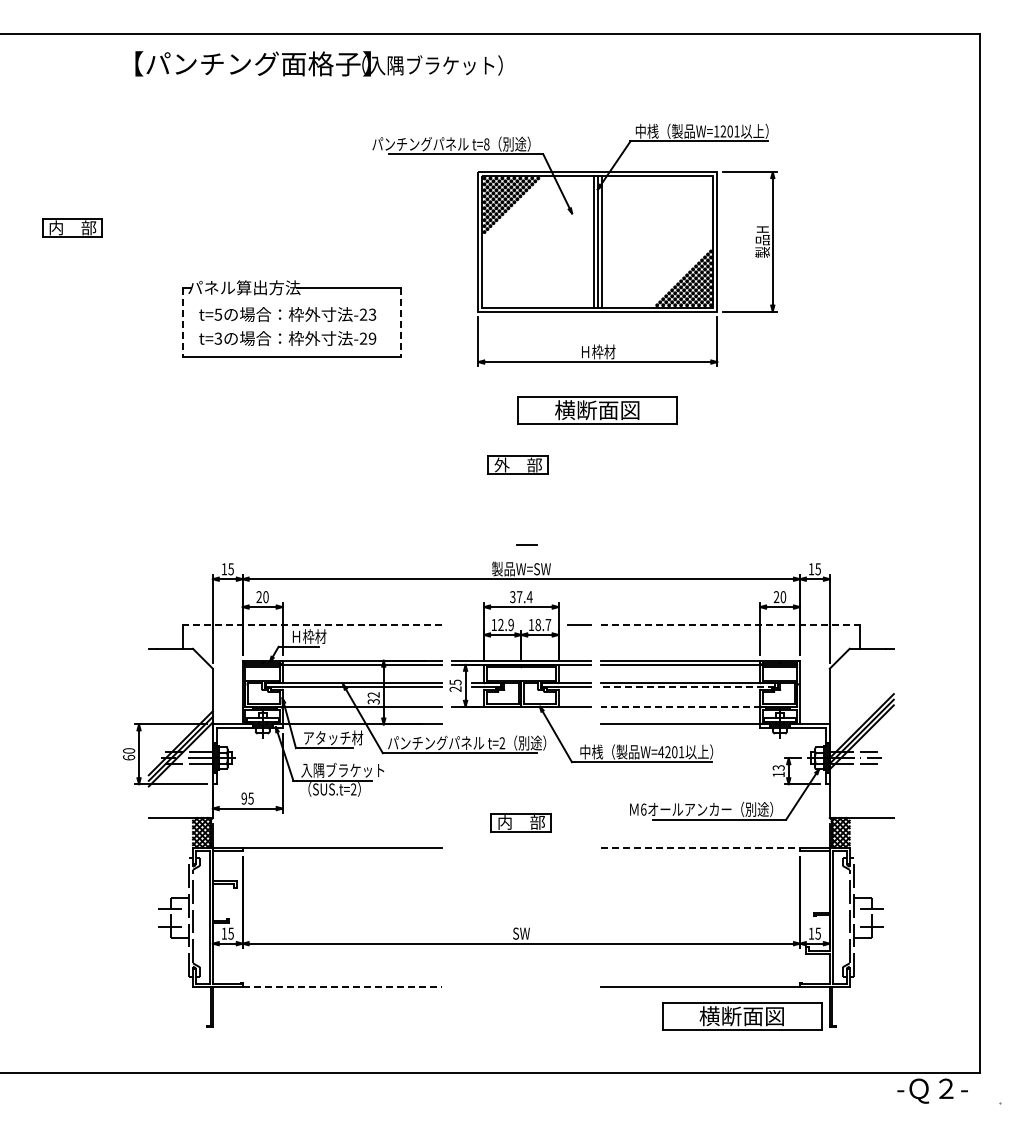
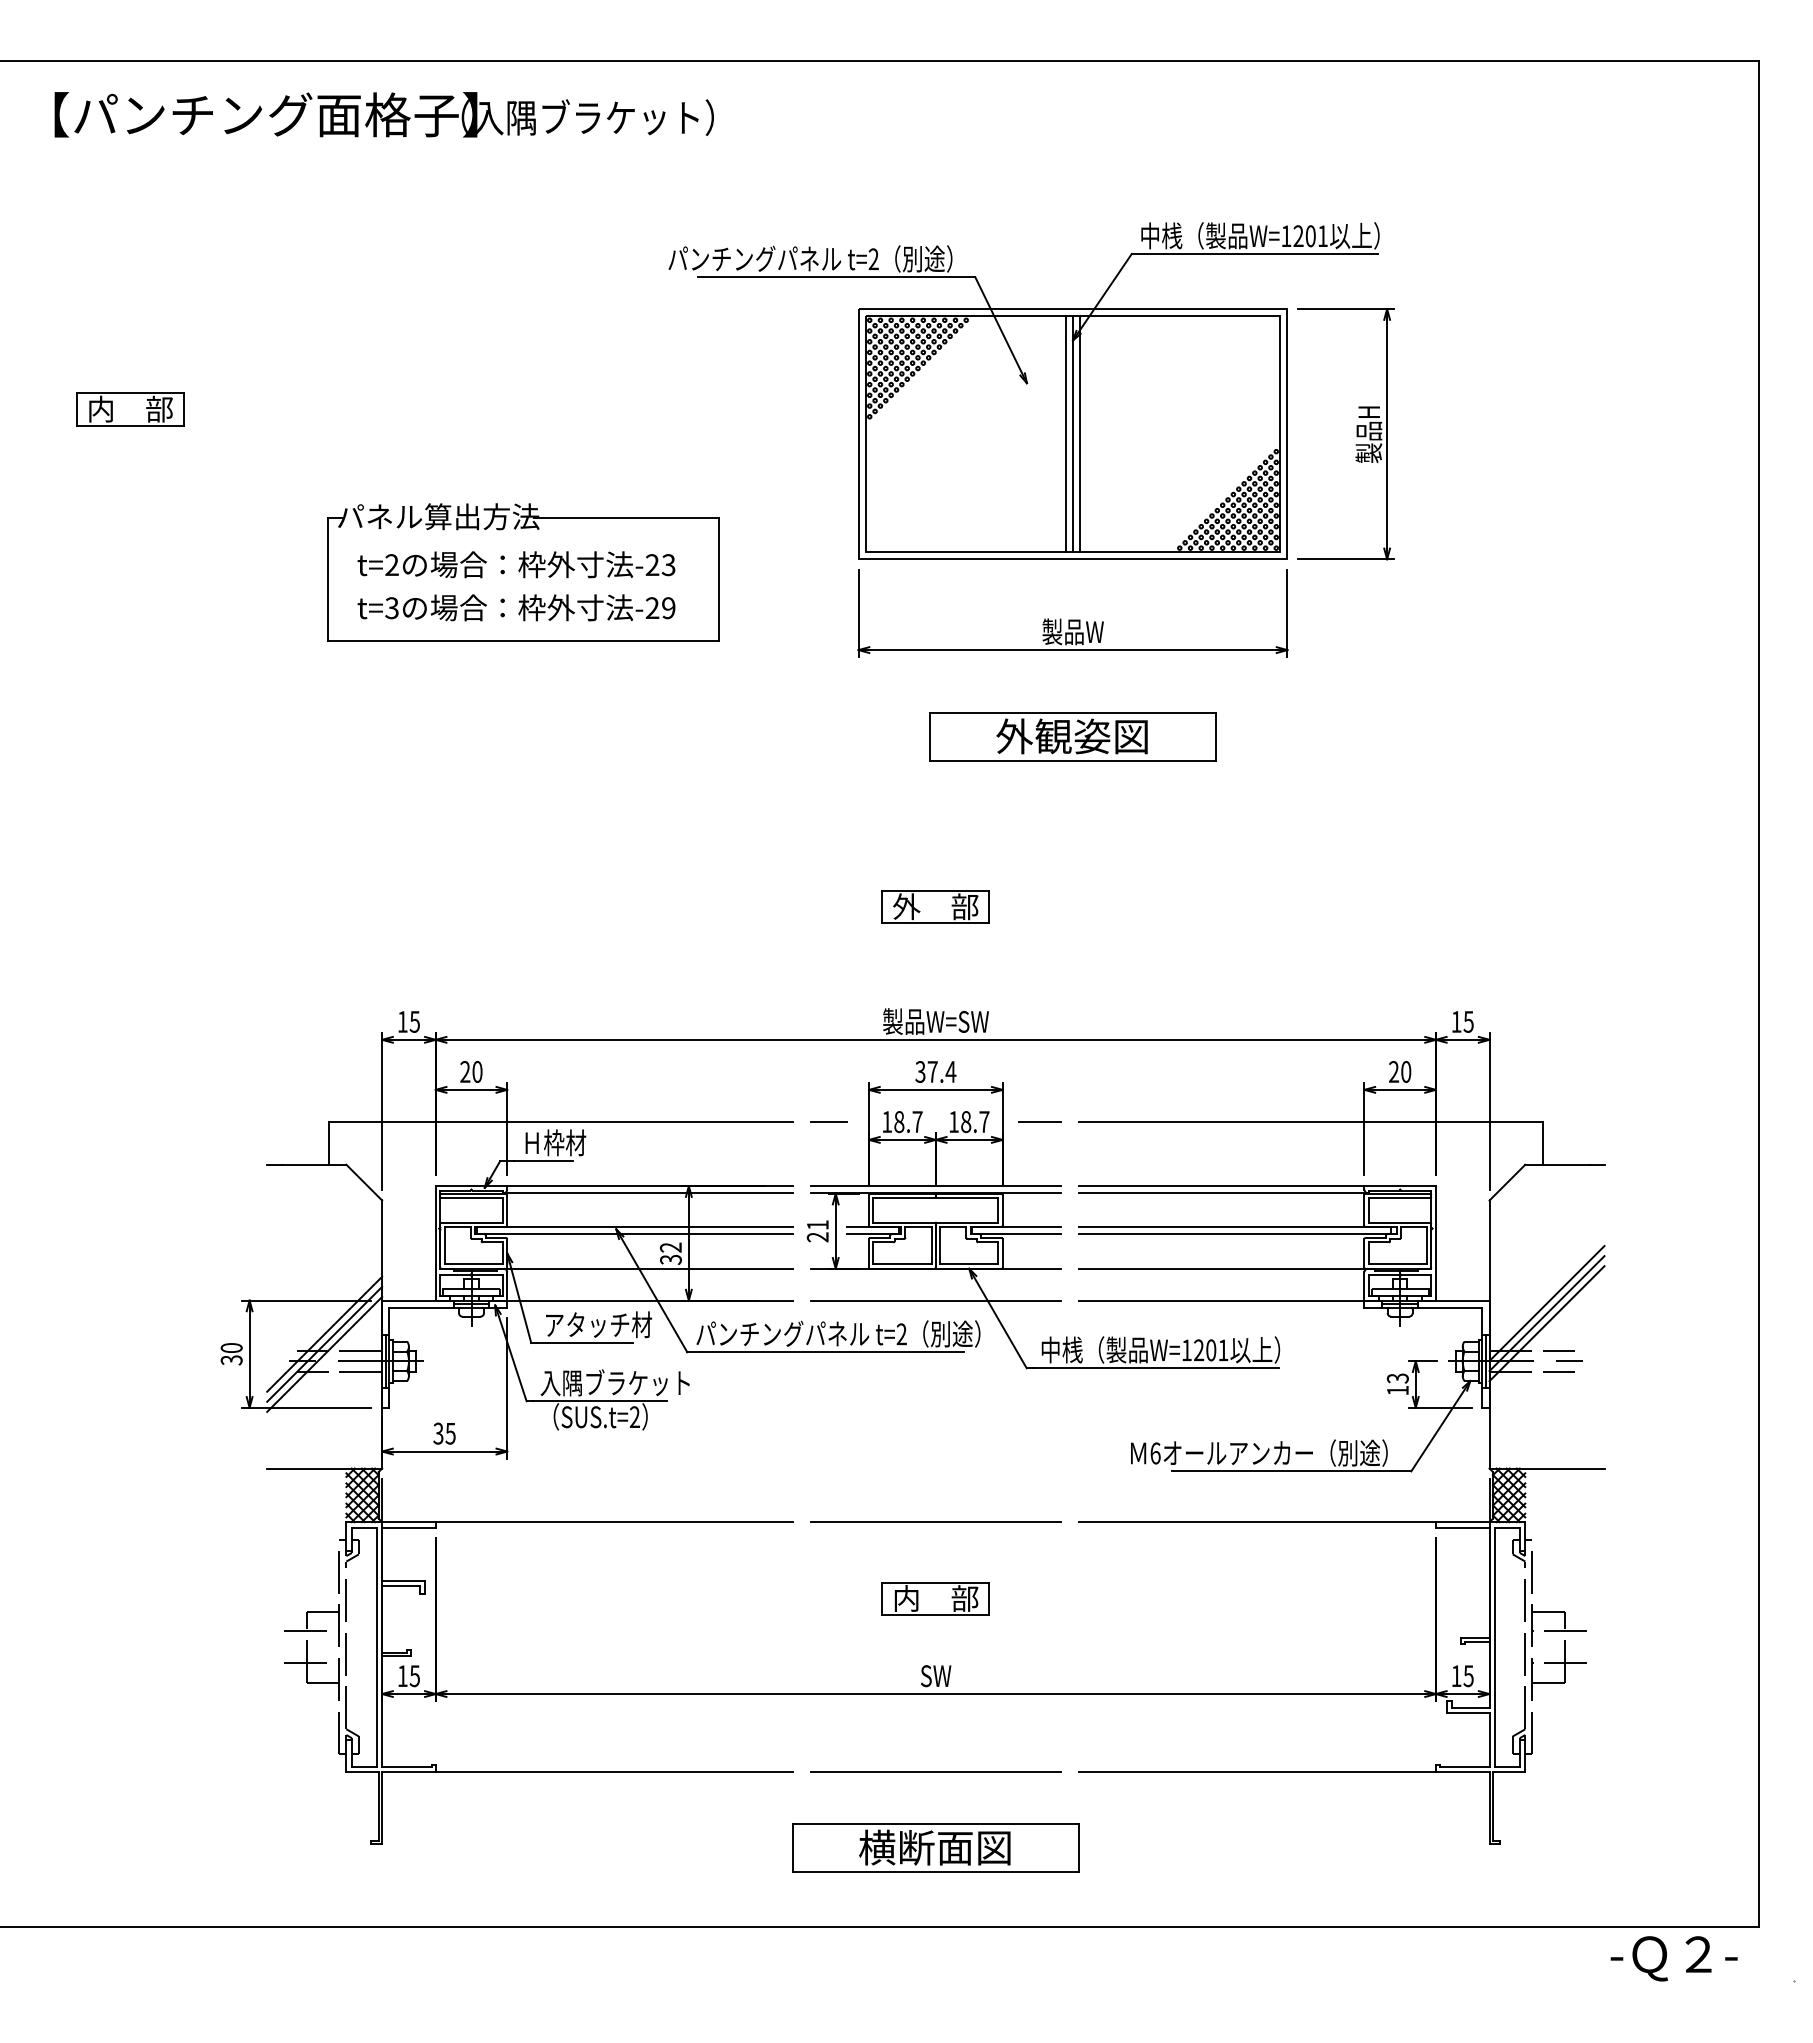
text: (318, 63) -> (383, 114), moved
text: (486, 144) -> (873, 259), t=8 -> t=2
text: (218, 314) -> (392, 564), t=5 -> t=2
line: (182, 323) -> (327, 580), dashed -> solid
line: (400, 323) -> (718, 580), dashed -> solid
text: (597, 351) -> (1072, 631), Ｈ枠材 -> 製品W
text: (586, 410) -> (1052, 736), 横断面図 -> 外観姿図
part: (517, 464) -> (934, 905), moved
line: (526, 544) -> (828, 1121), moved
line: (311, 624) -> (559, 1121), dashed -> solid
text: (505, 624) -> (907, 1121), 12.9 -> 18.7
line: (730, 624) -> (1311, 1121), dashed -> solid
text: (455, 682) -> (817, 1225), 25 -> 21
line: (687, 687) -> (1234, 1234), dashed -> solid
line: (680, 706) -> (1221, 1268), dashed -> solid
line: (521, 724) -> (936, 1300), added
text: (661, 752) -> (1187, 1350), W=4201 -> W=1201
text: (129, 757) -> (232, 1359), 60 -> 30
text: (243, 798) -> (437, 1433), 95 -> 35
part: (520, 822) -> (934, 1598), moved
line: (521, 847) -> (936, 1521), added
line: (700, 847) -> (1257, 1521), dashed -> solid
line: (342, 987) -> (614, 1772), dashed -> solid
line: (521, 987) -> (936, 1772), added
part: (742, 1016) -> (936, 1848), moved

